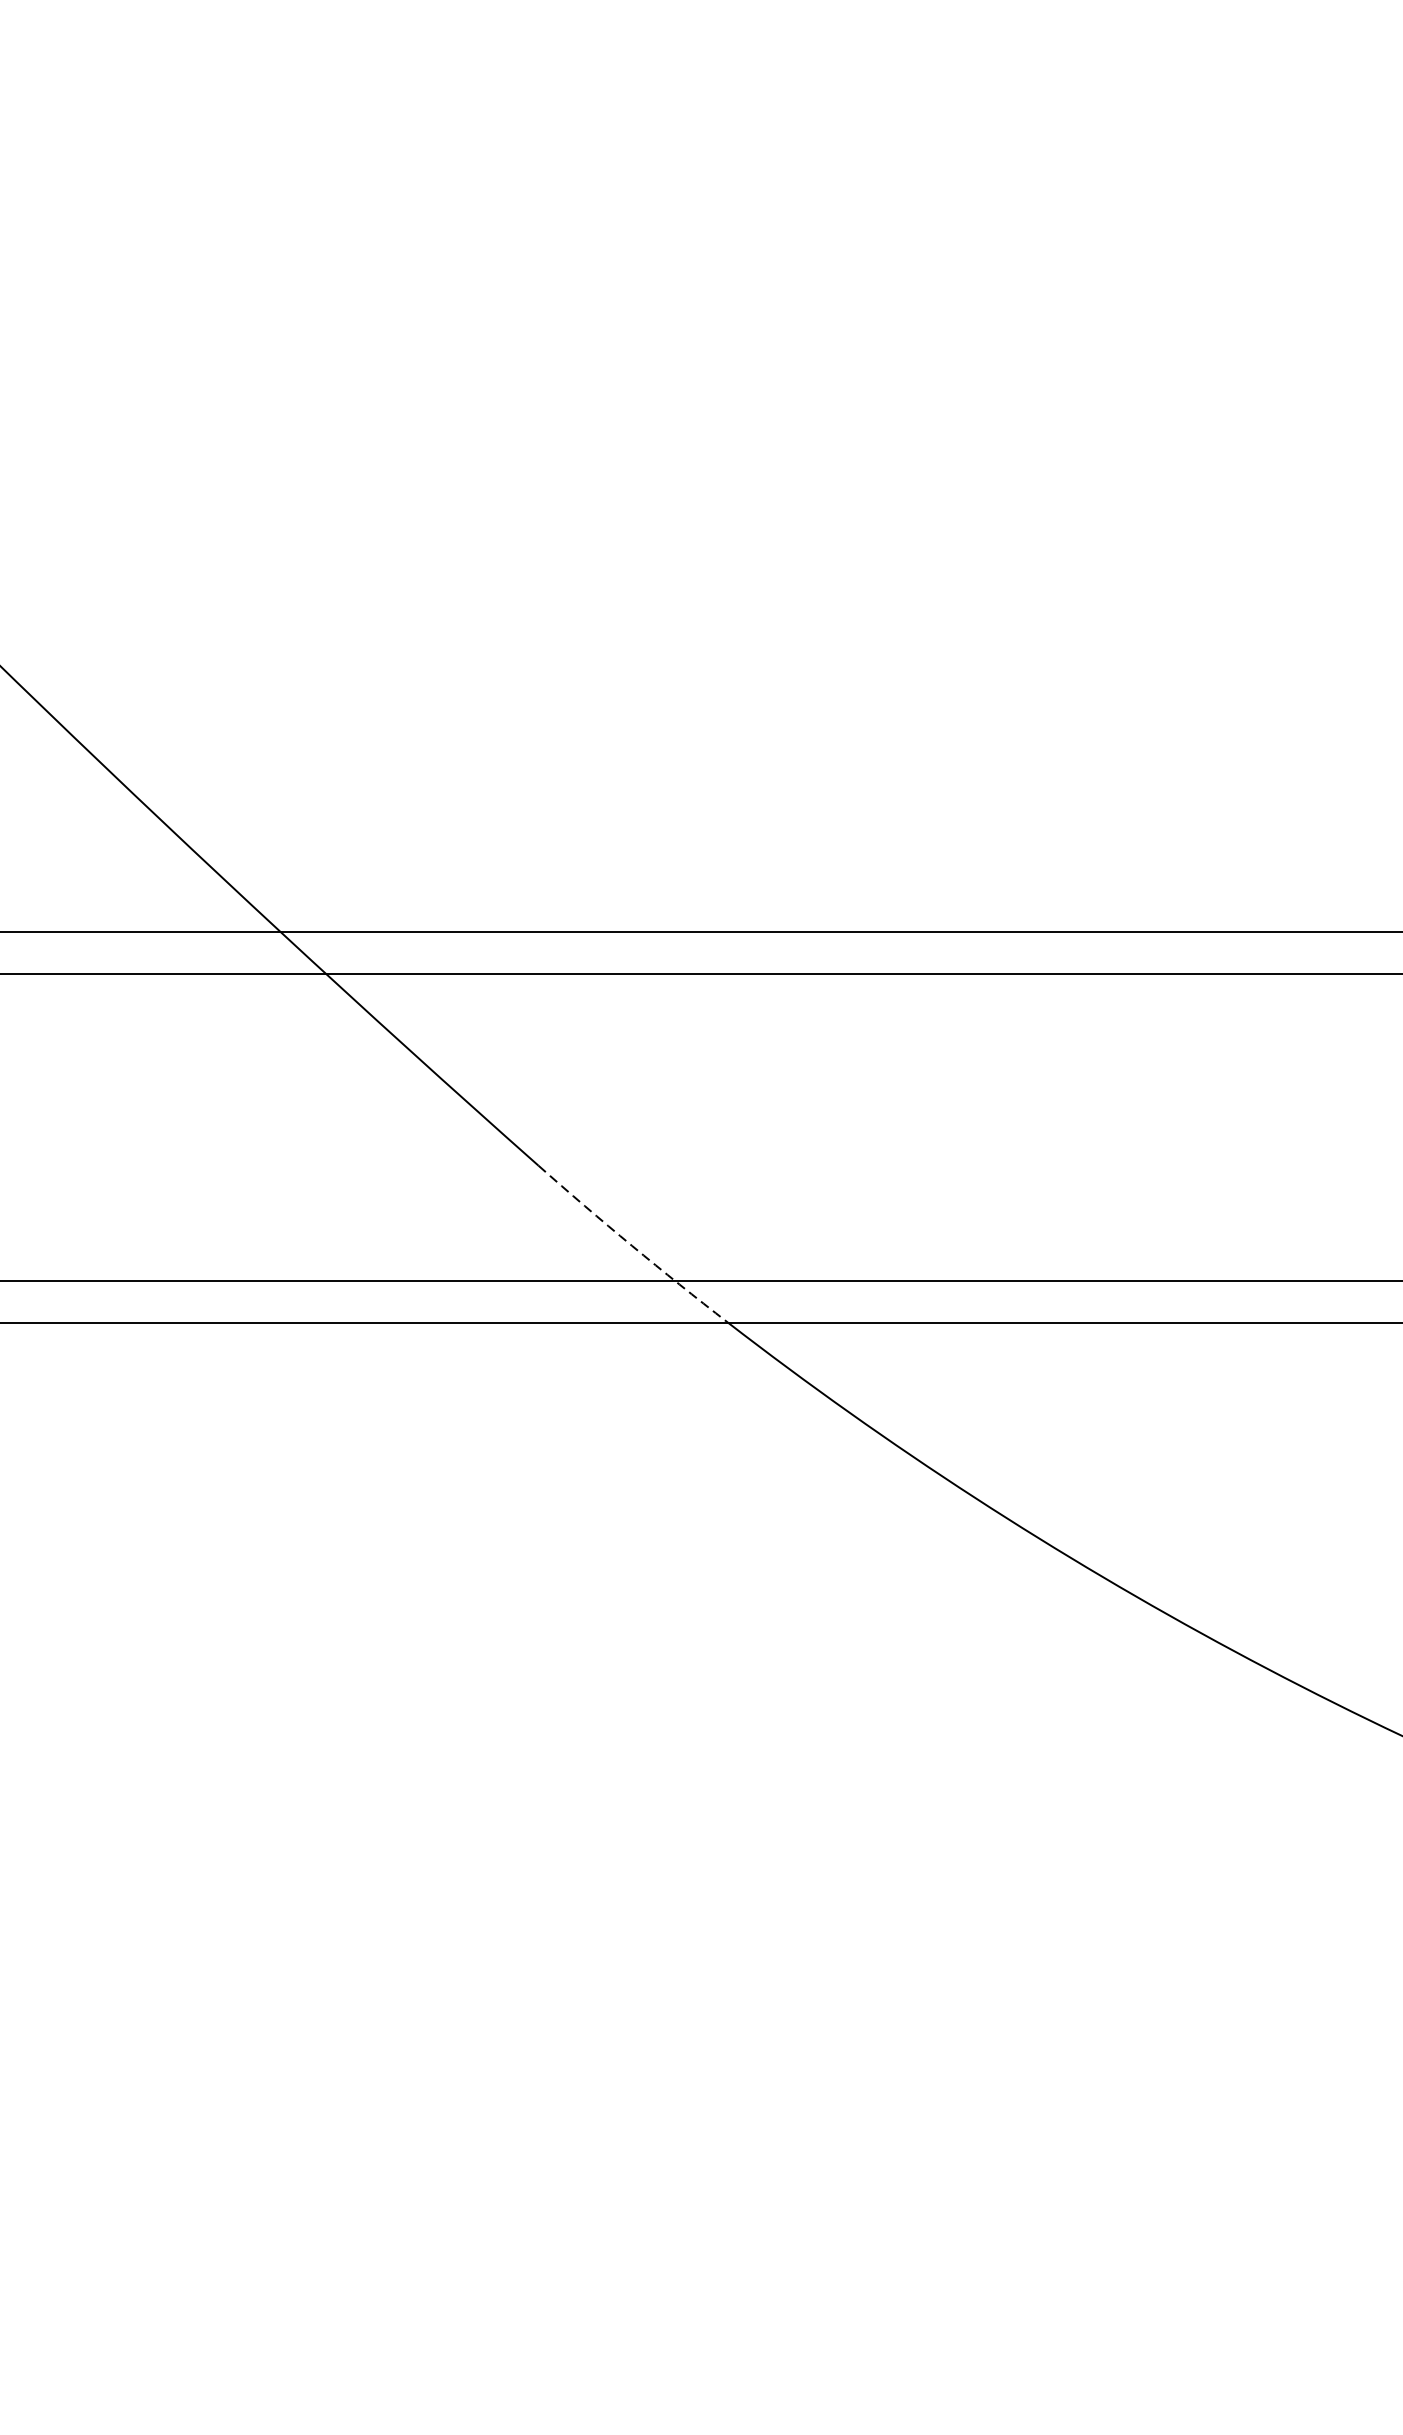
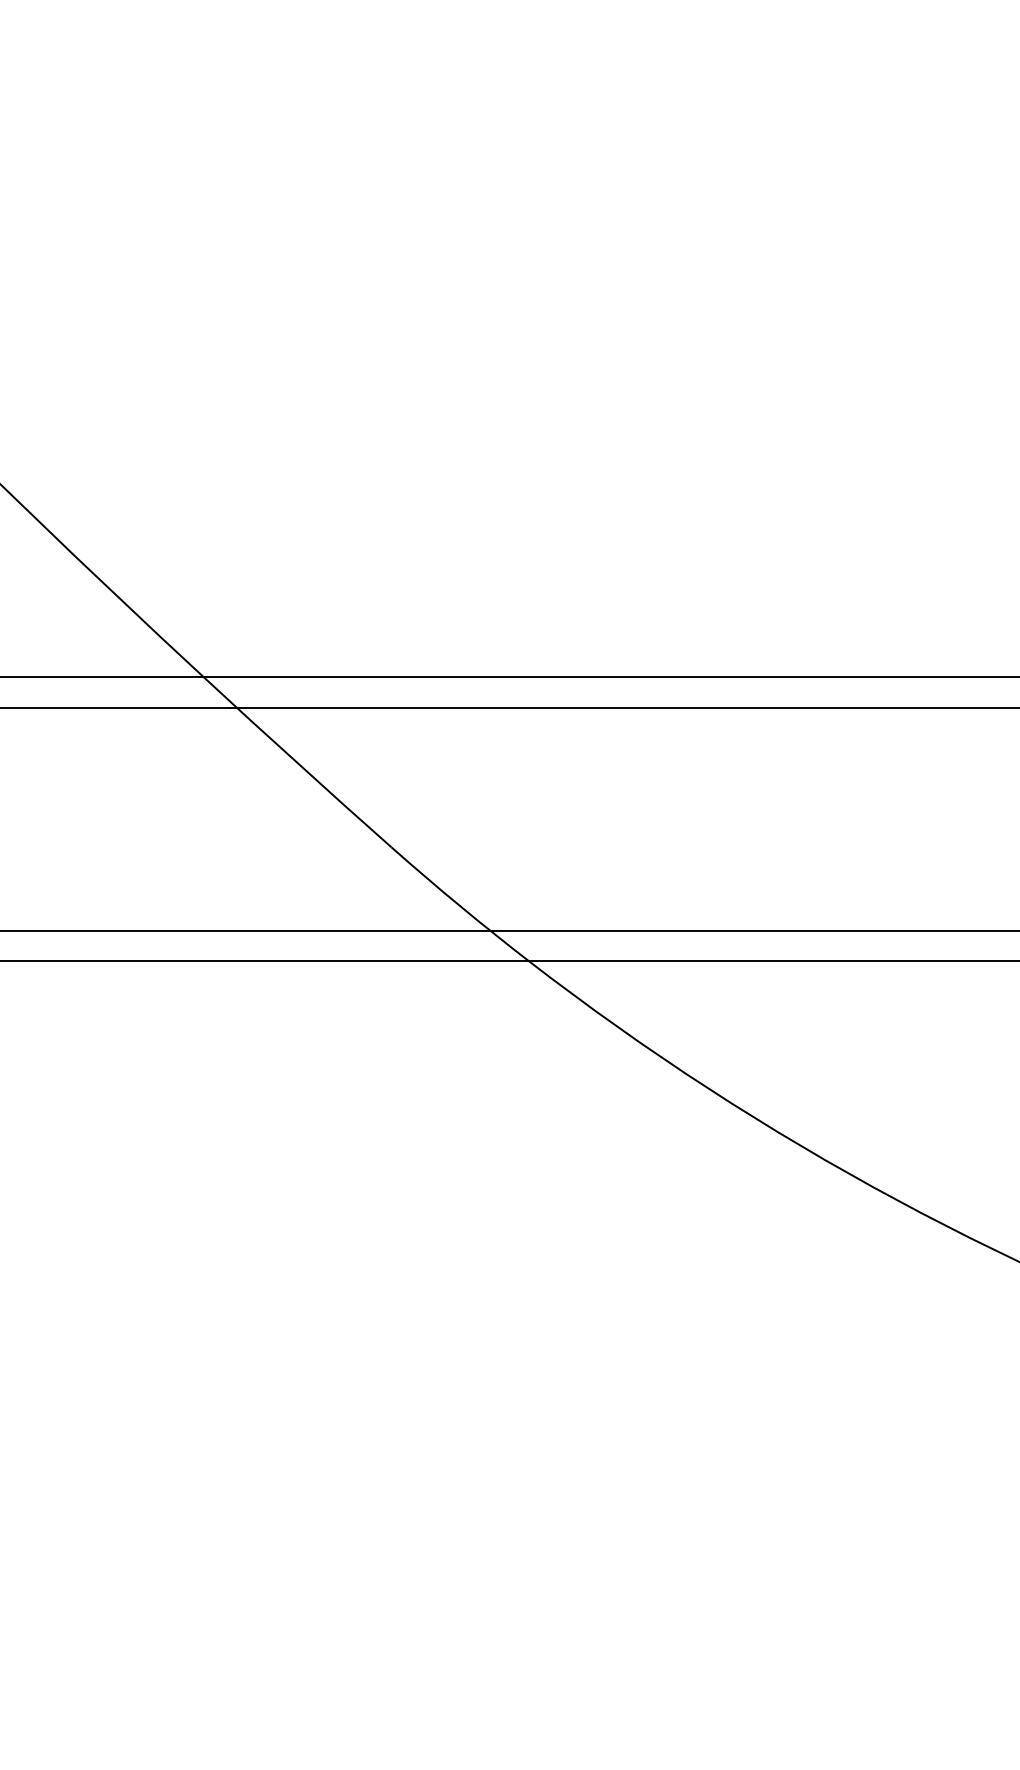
arc: (632, 1245) -> (459, 905), dashed -> solid

